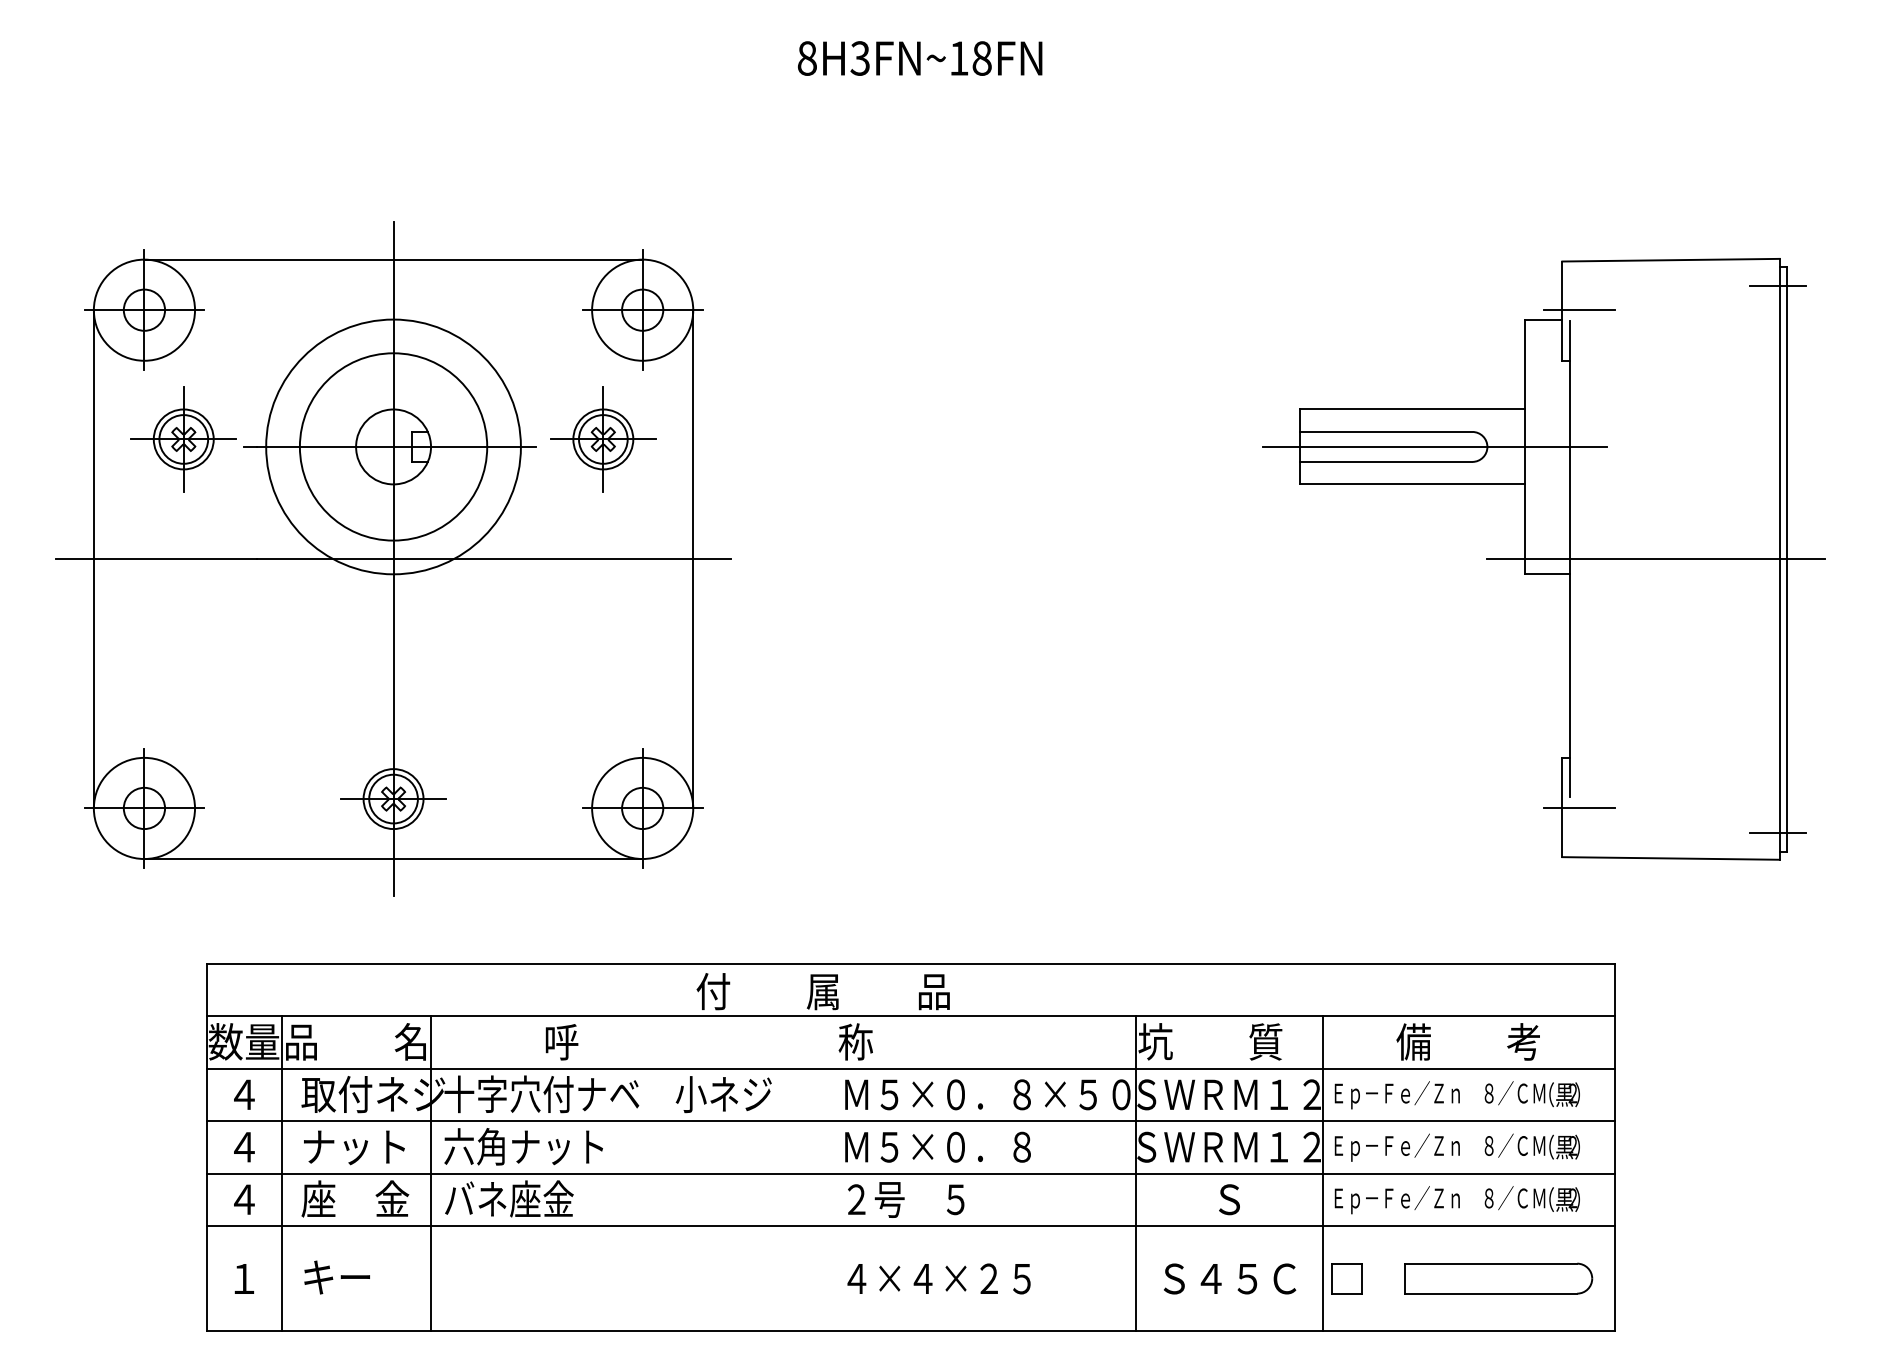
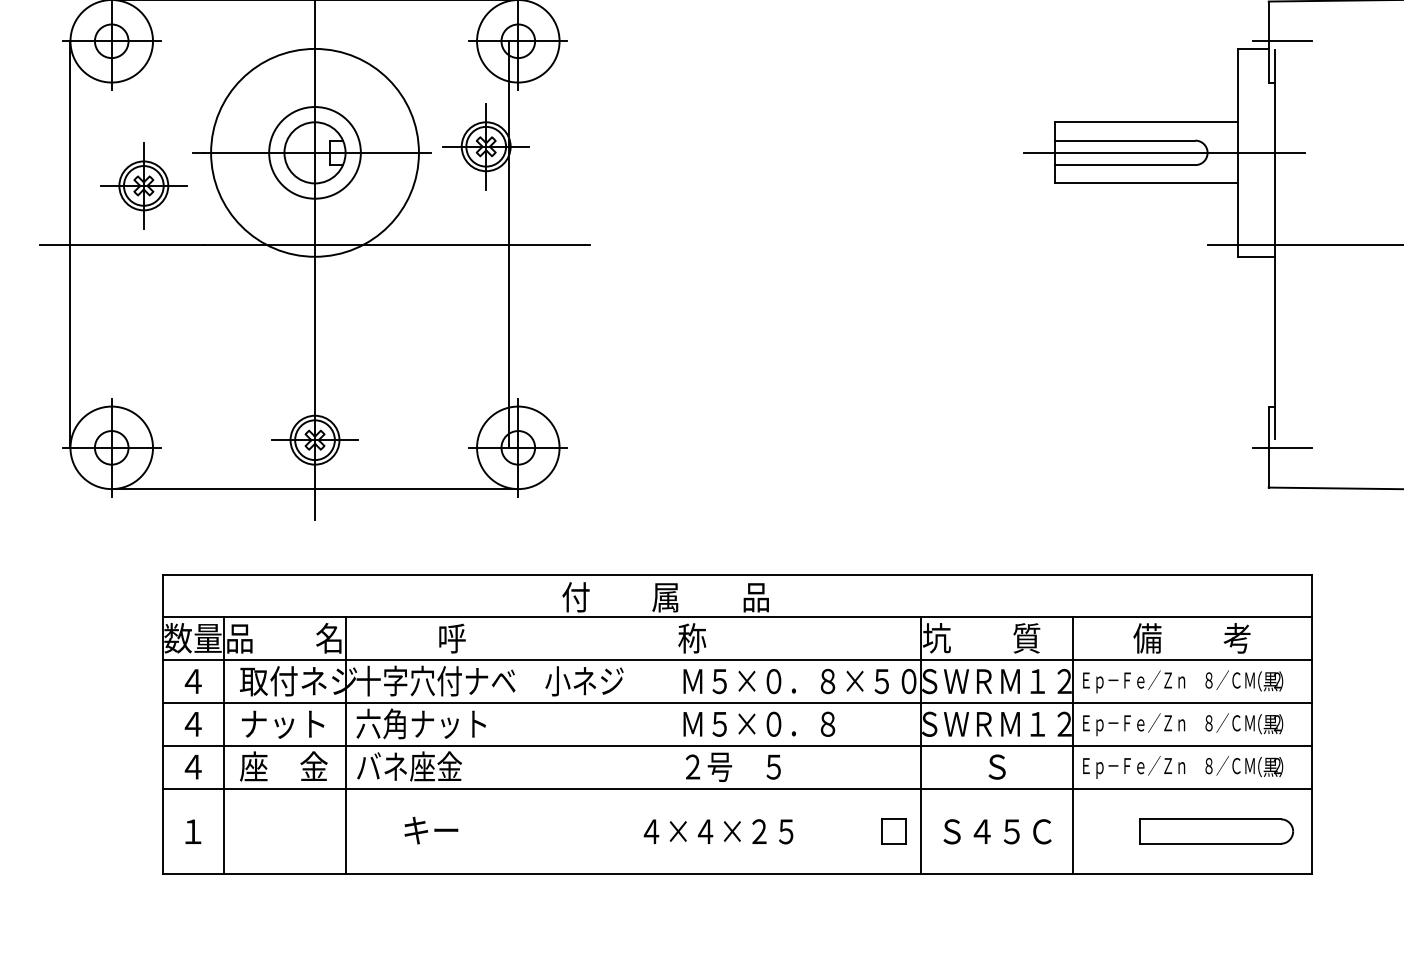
part: (183, 439) -> (143, 185), moved
circle: (393, 446) -> (314, 152), size x0.6
line: (693, 559) -> (509, 244), moved
text: (336, 1277) -> (430, 830), moved
text: (938, 1278) -> (718, 831), moved
part: (1346, 1278) -> (893, 831), moved

